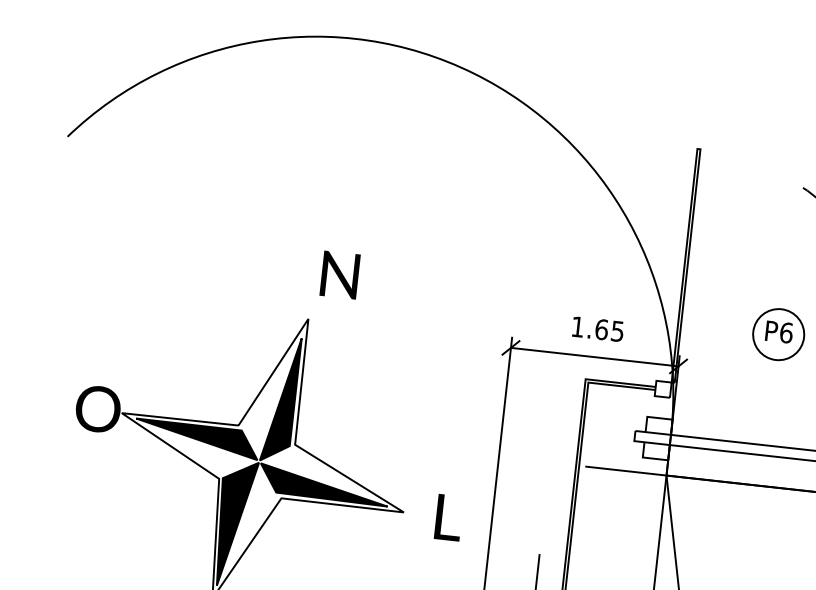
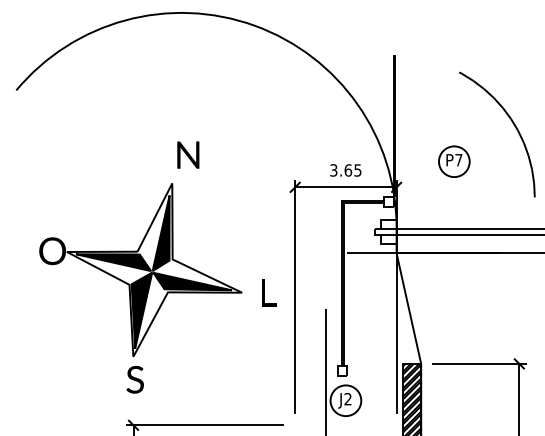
text: (577, 327) -> (333, 170), 1.65 -> 3.65
text: (785, 331) -> (458, 159), P6 -> P7

